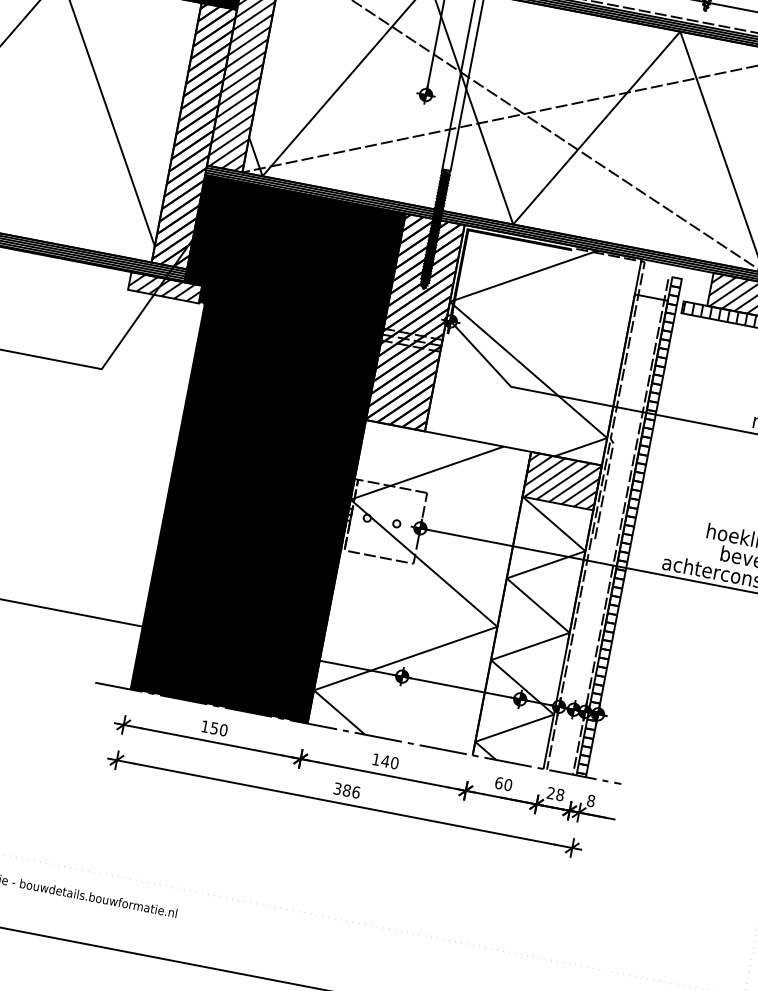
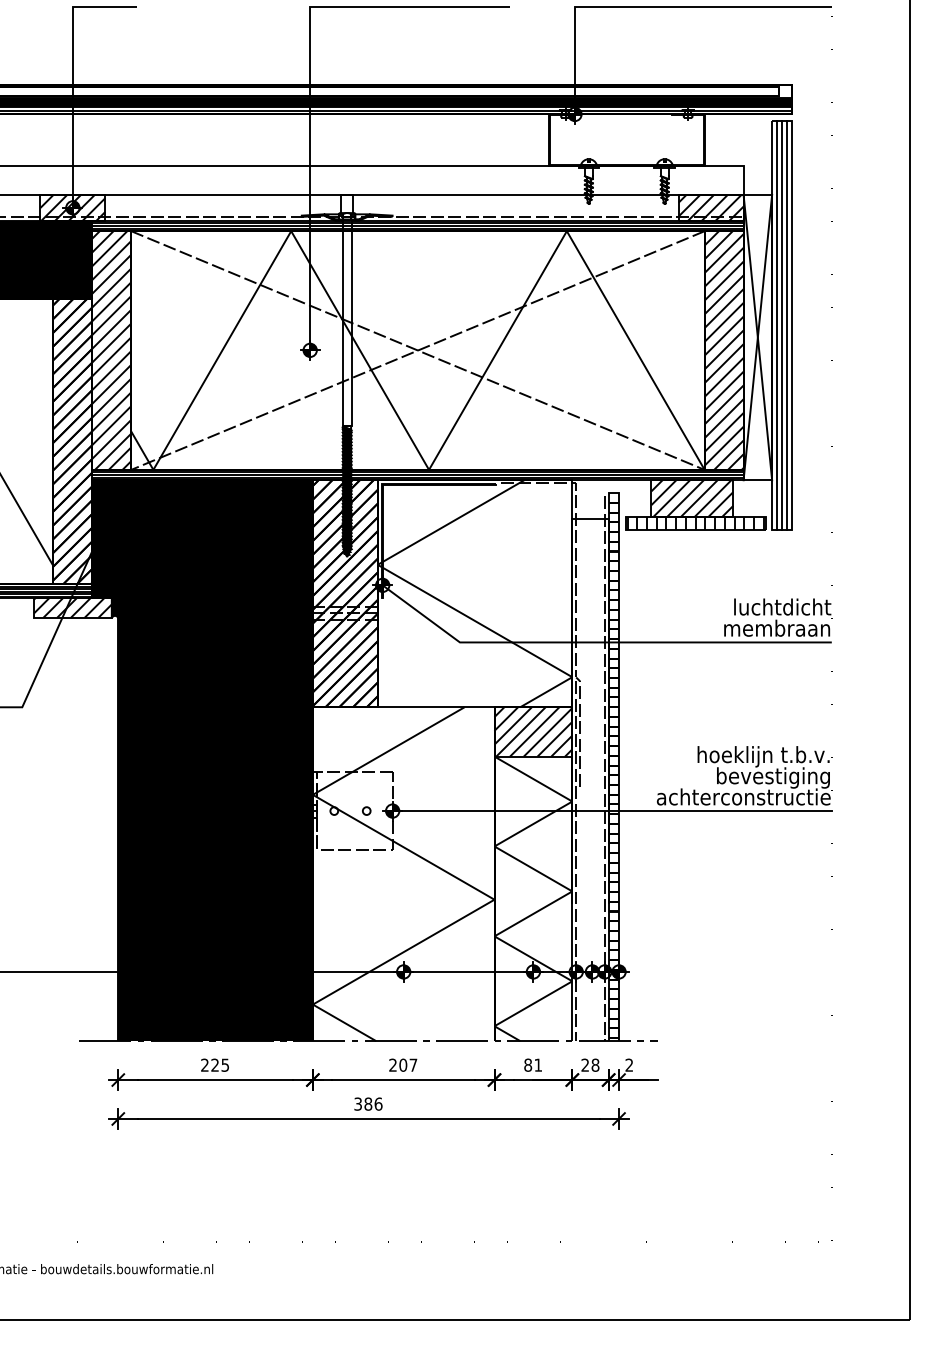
text: (214, 727) -> (215, 1064), 150 -> 225
text: (385, 760) -> (403, 1064), 140 -> 207
text: (504, 783) -> (533, 1064), 60 -> 81
text: (591, 800) -> (629, 1064), 8 -> 2

